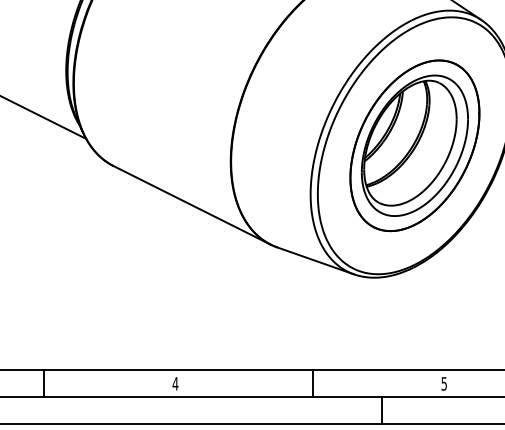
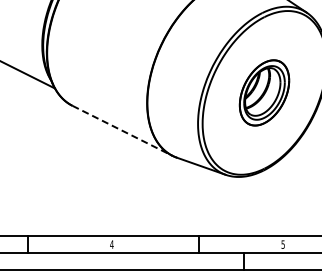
part: (414, 145) -> (264, 92), size x0.6
line: (192, 204) -> (122, 130), solid -> dashed

